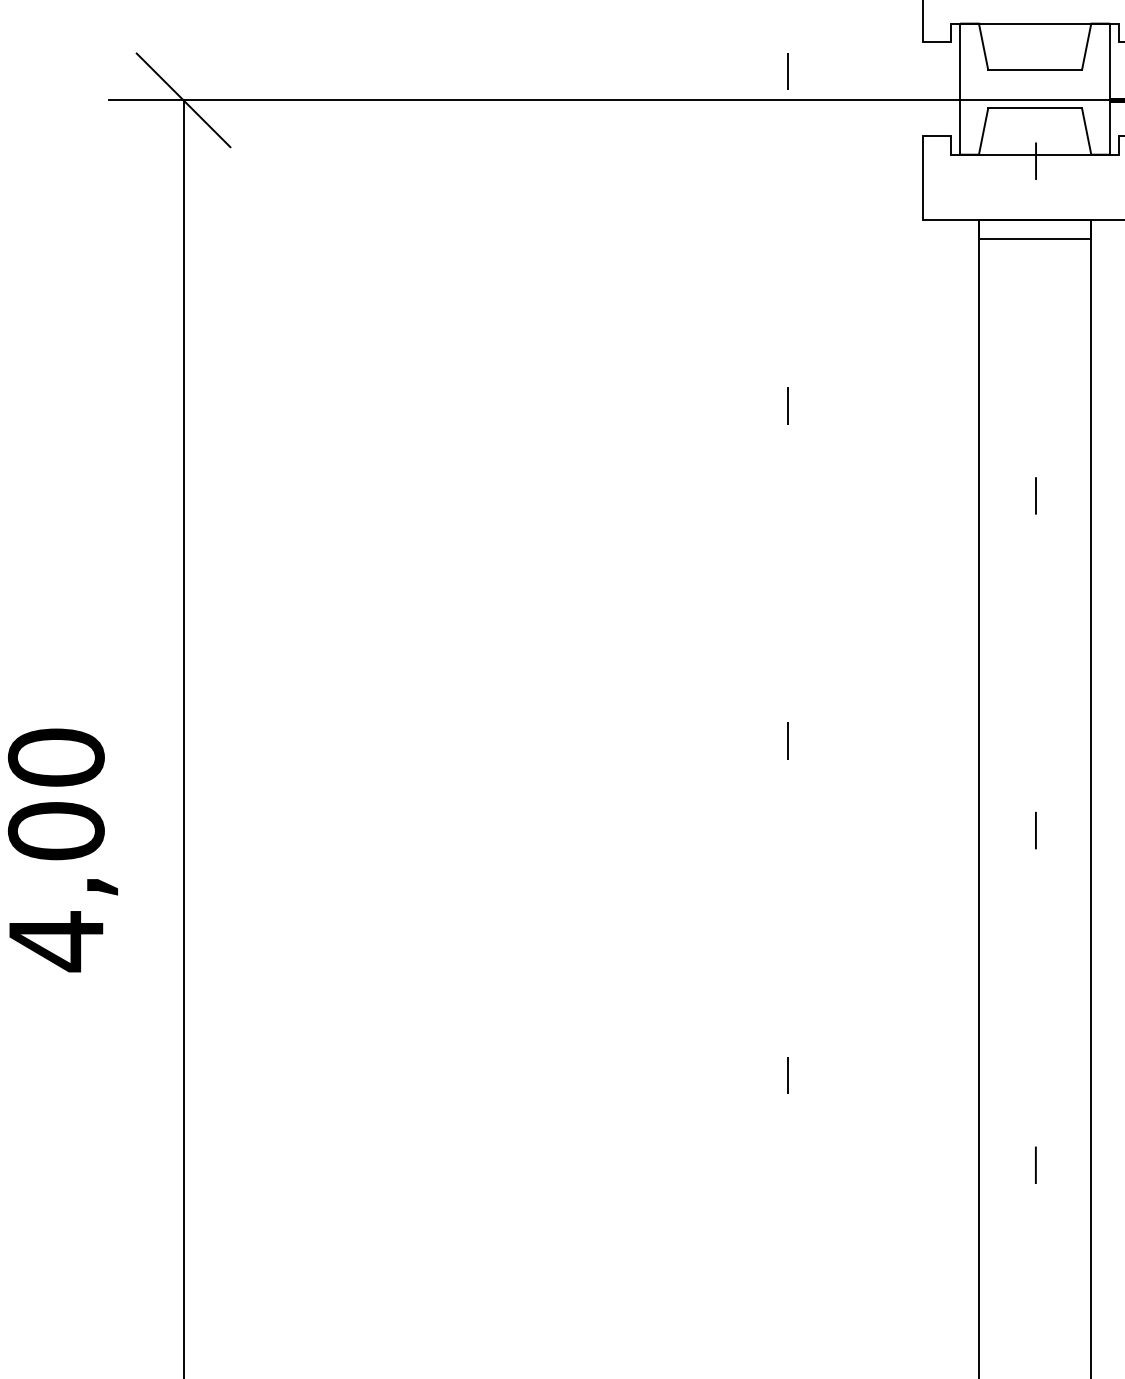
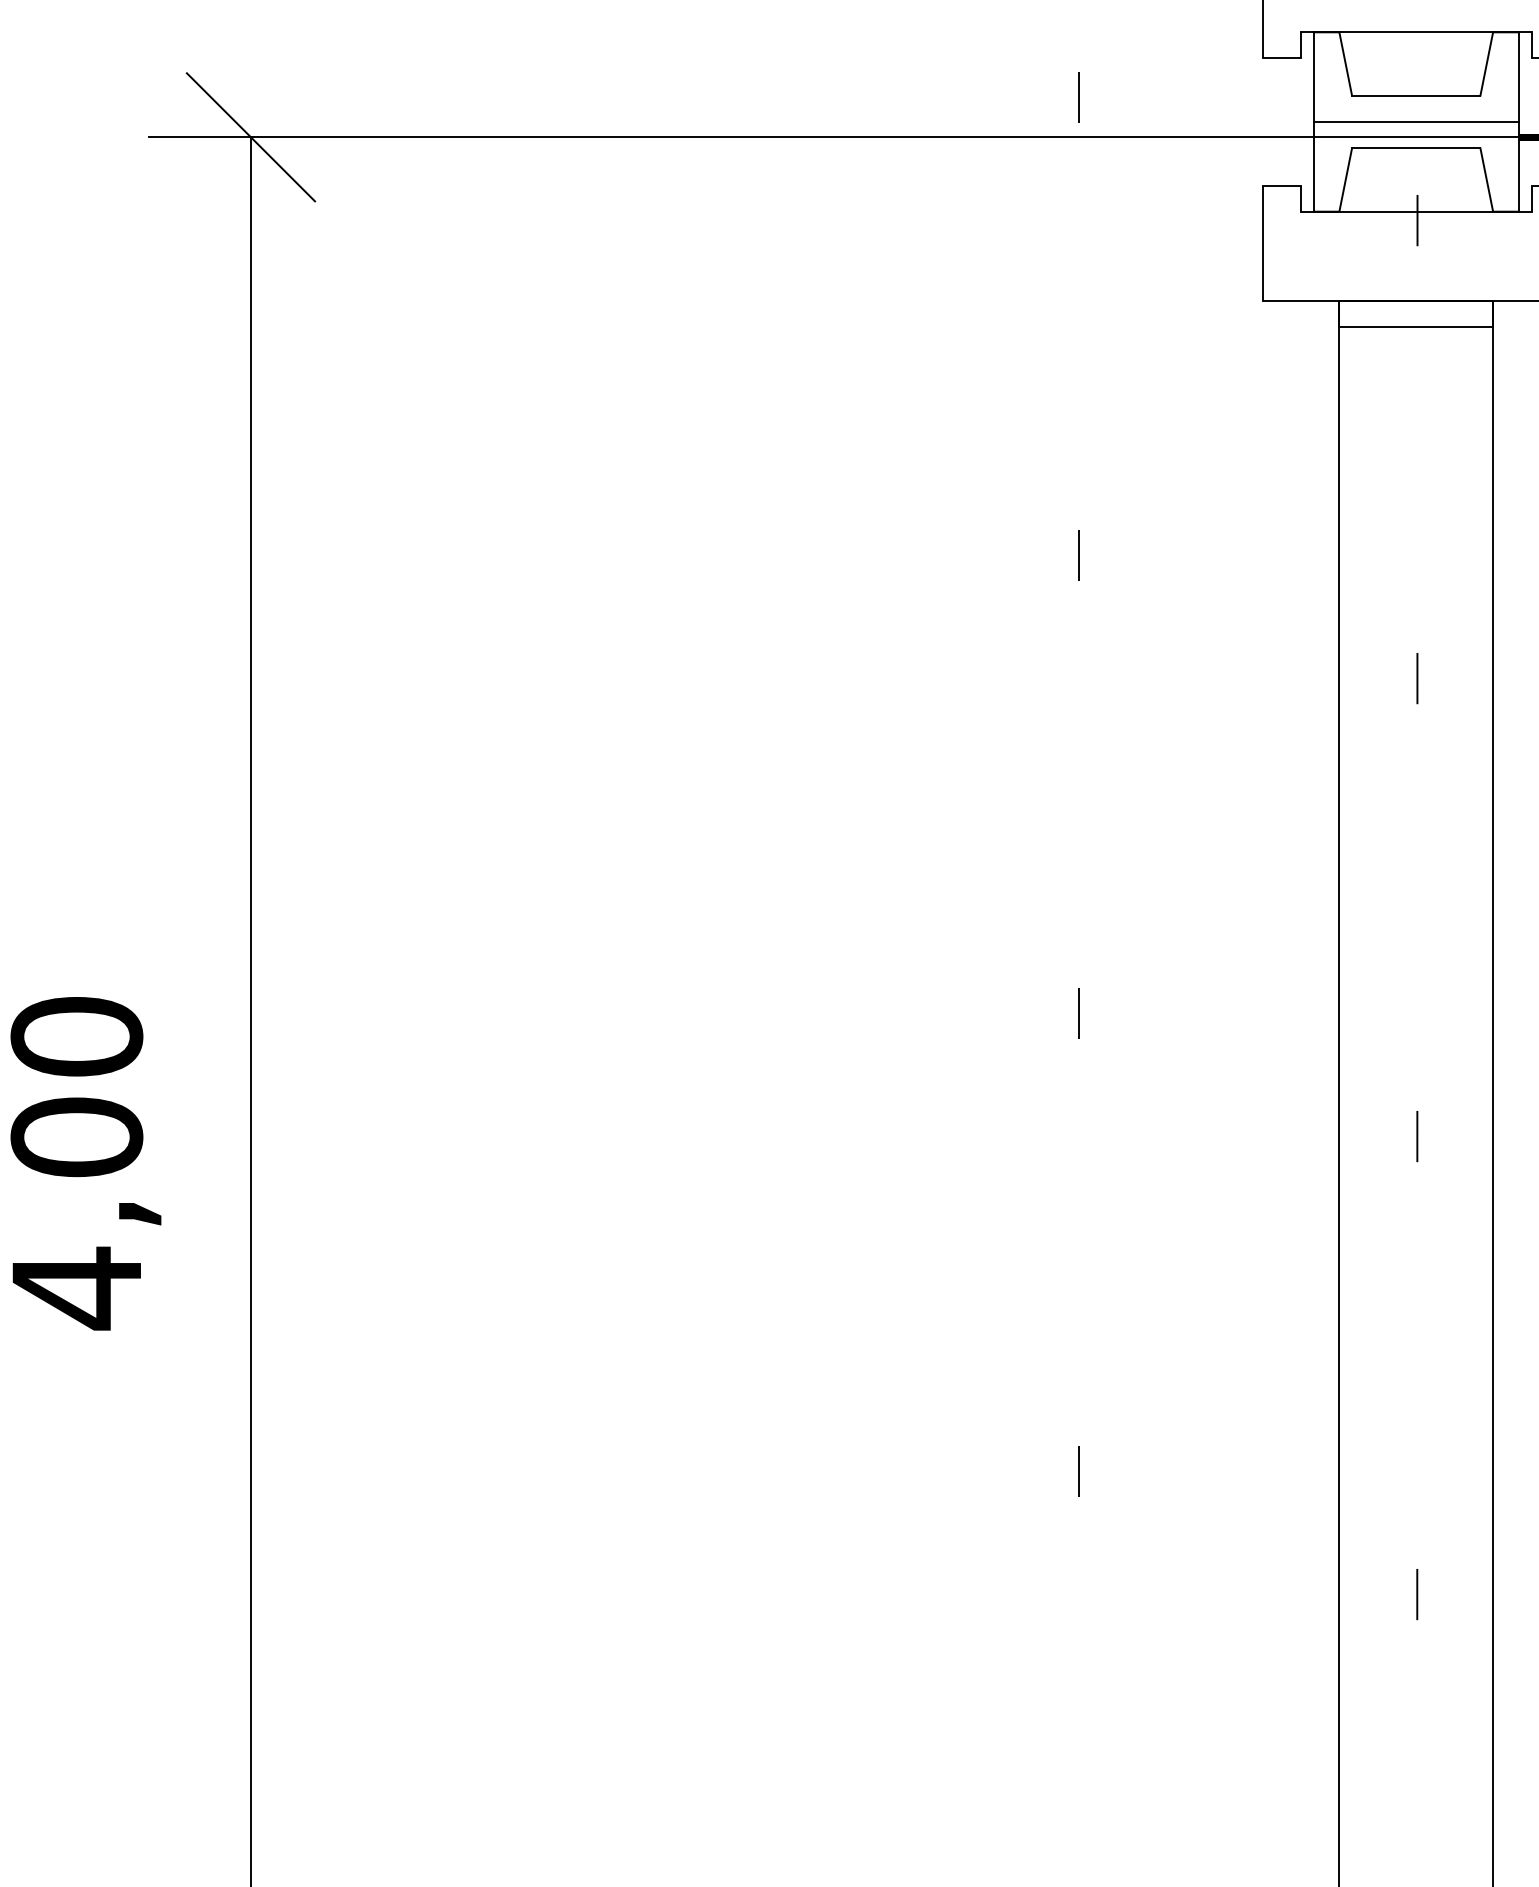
line: (1035, 89) -> (1416, 122), added

